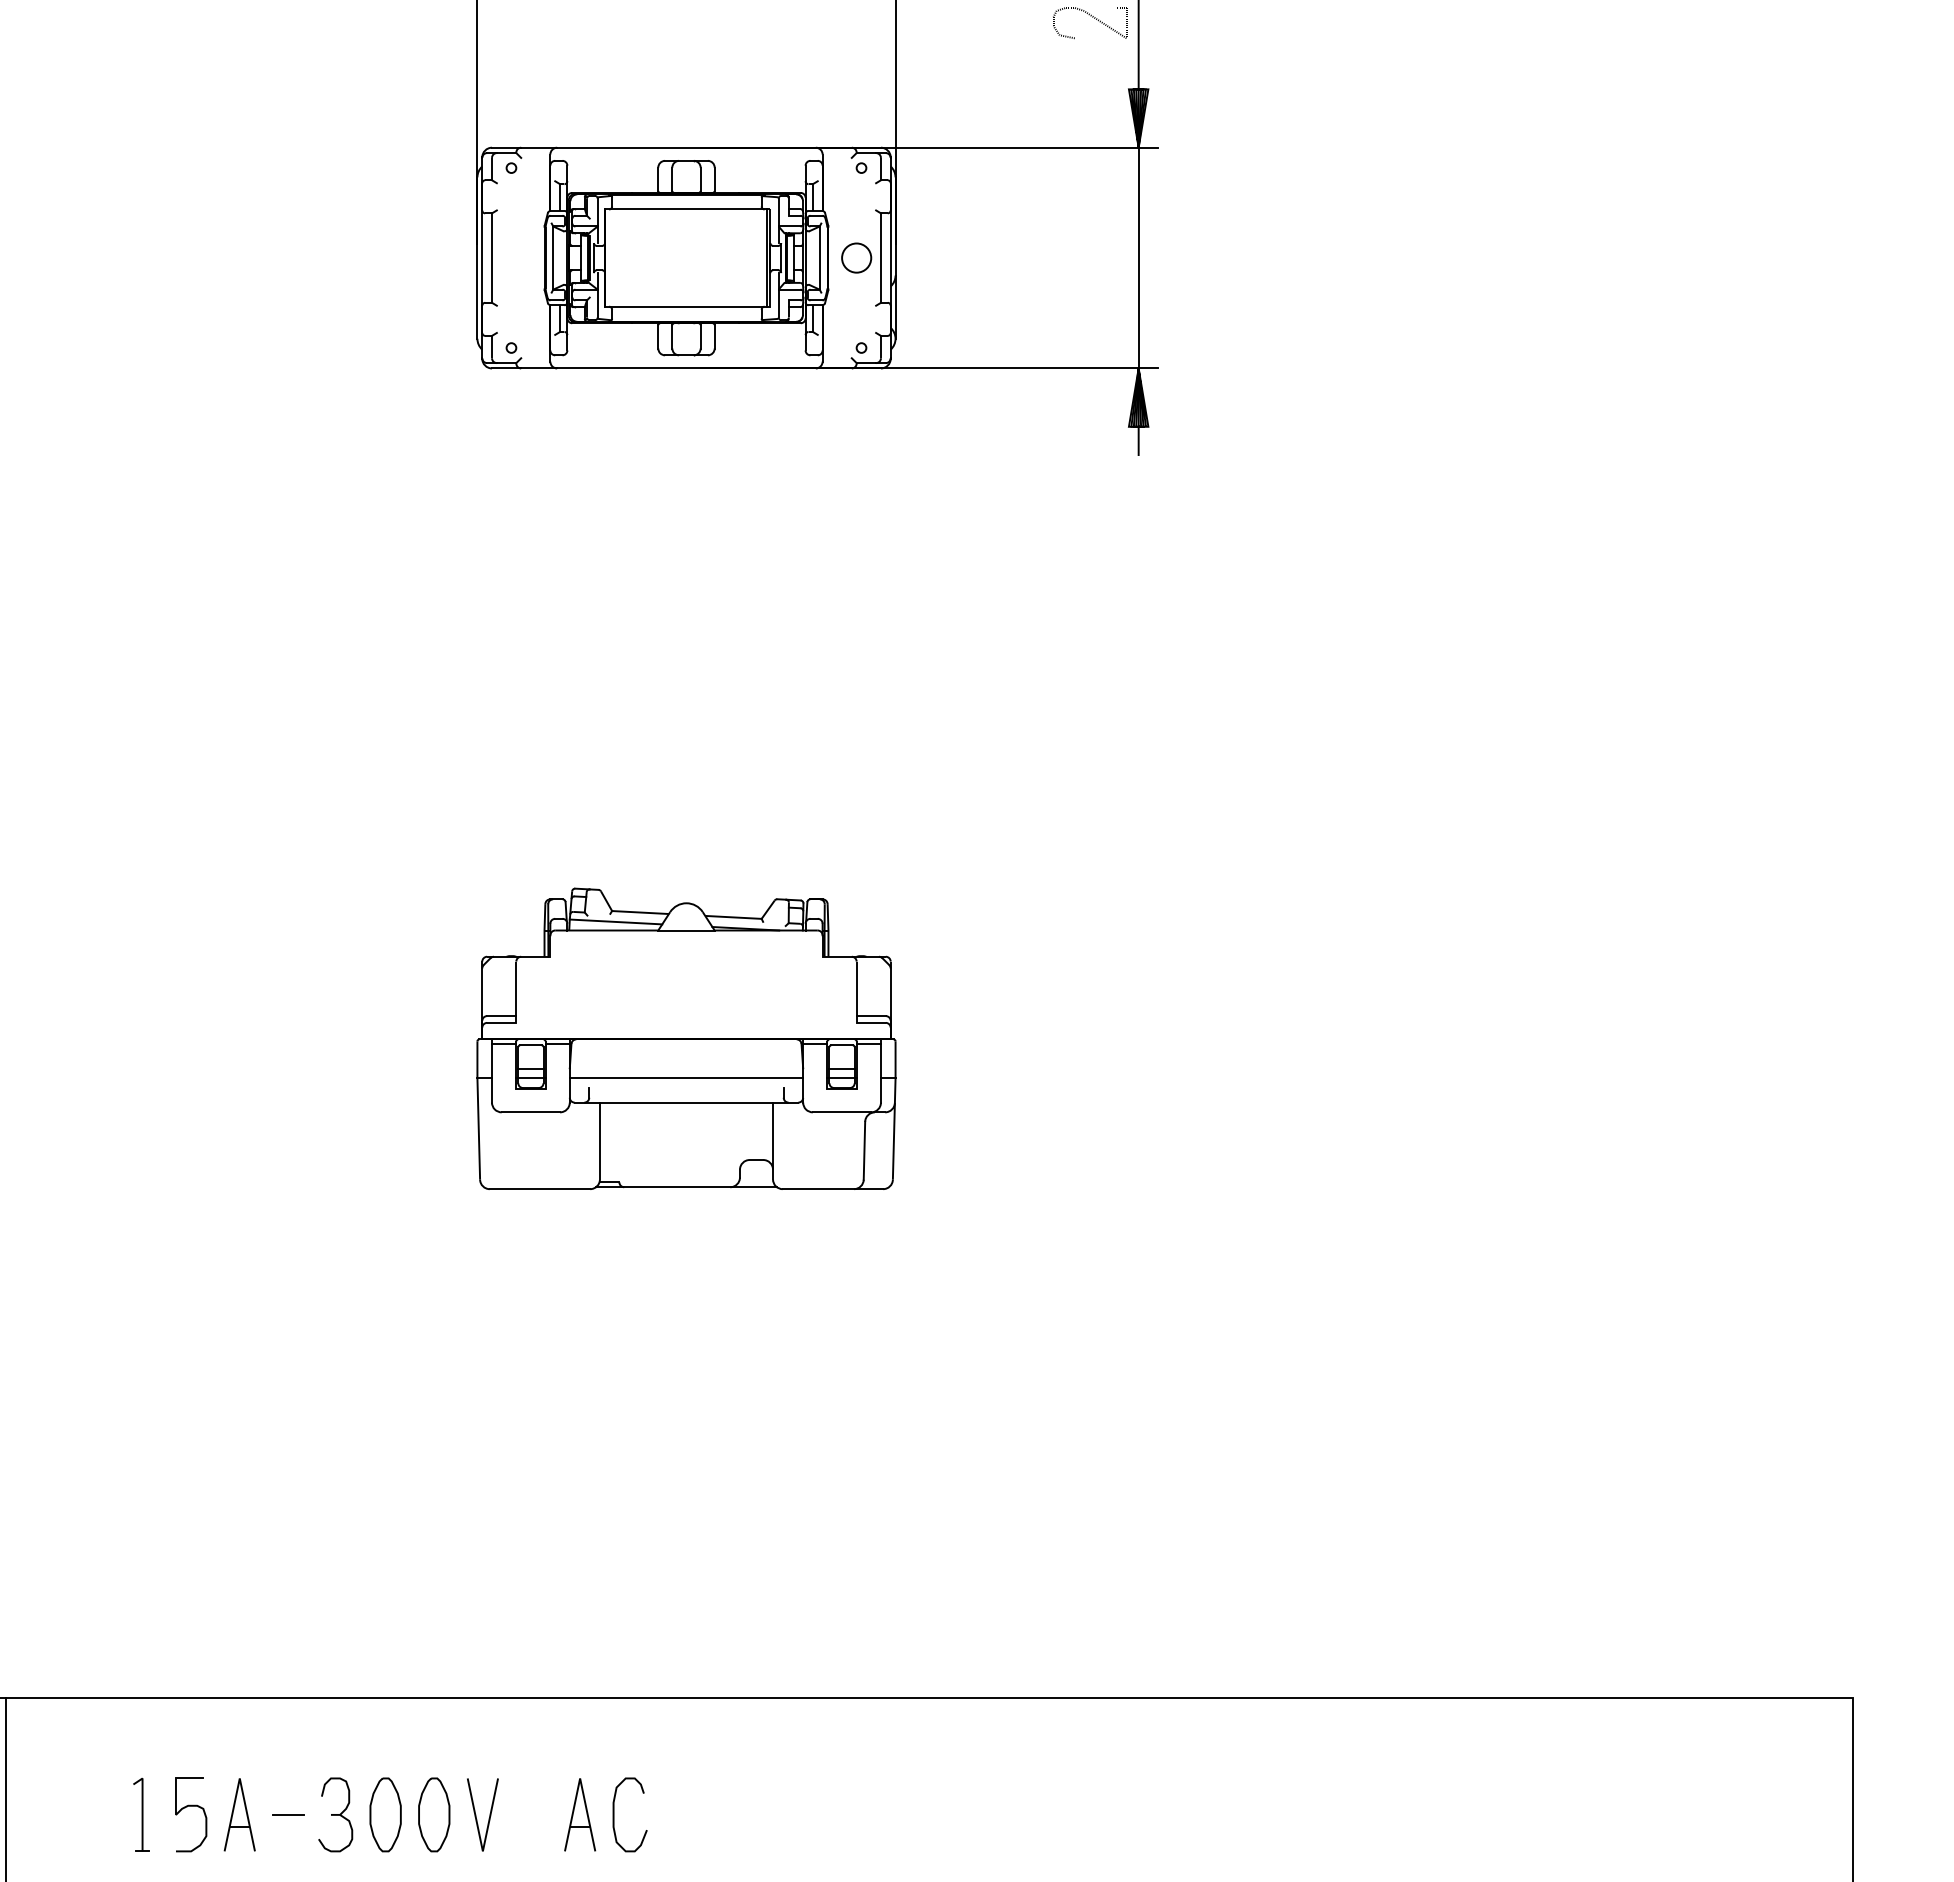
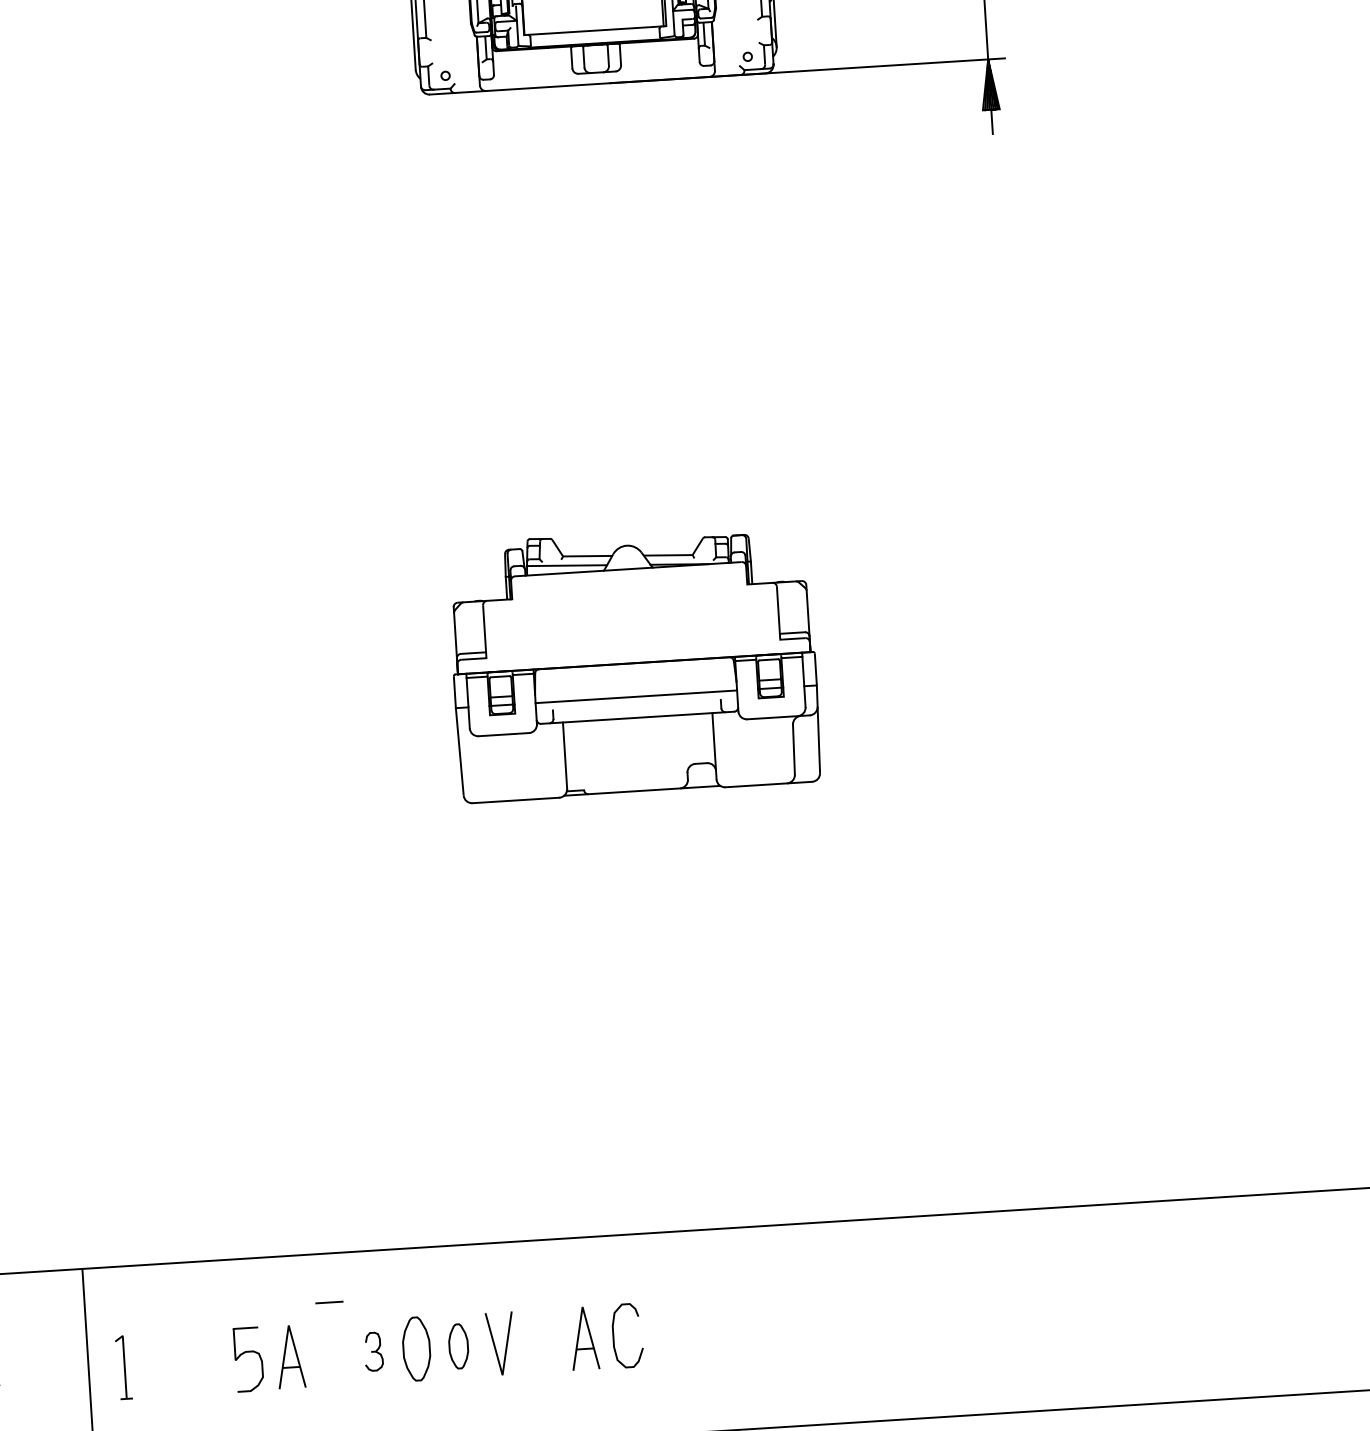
part: (141, 1814) -> (123, 1367), moved
line: (288, 1814) -> (329, 1302), moved
part: (335, 1814) -> (373, 1351), size x0.6
part: (434, 1814) -> (458, 1346), size x0.7

